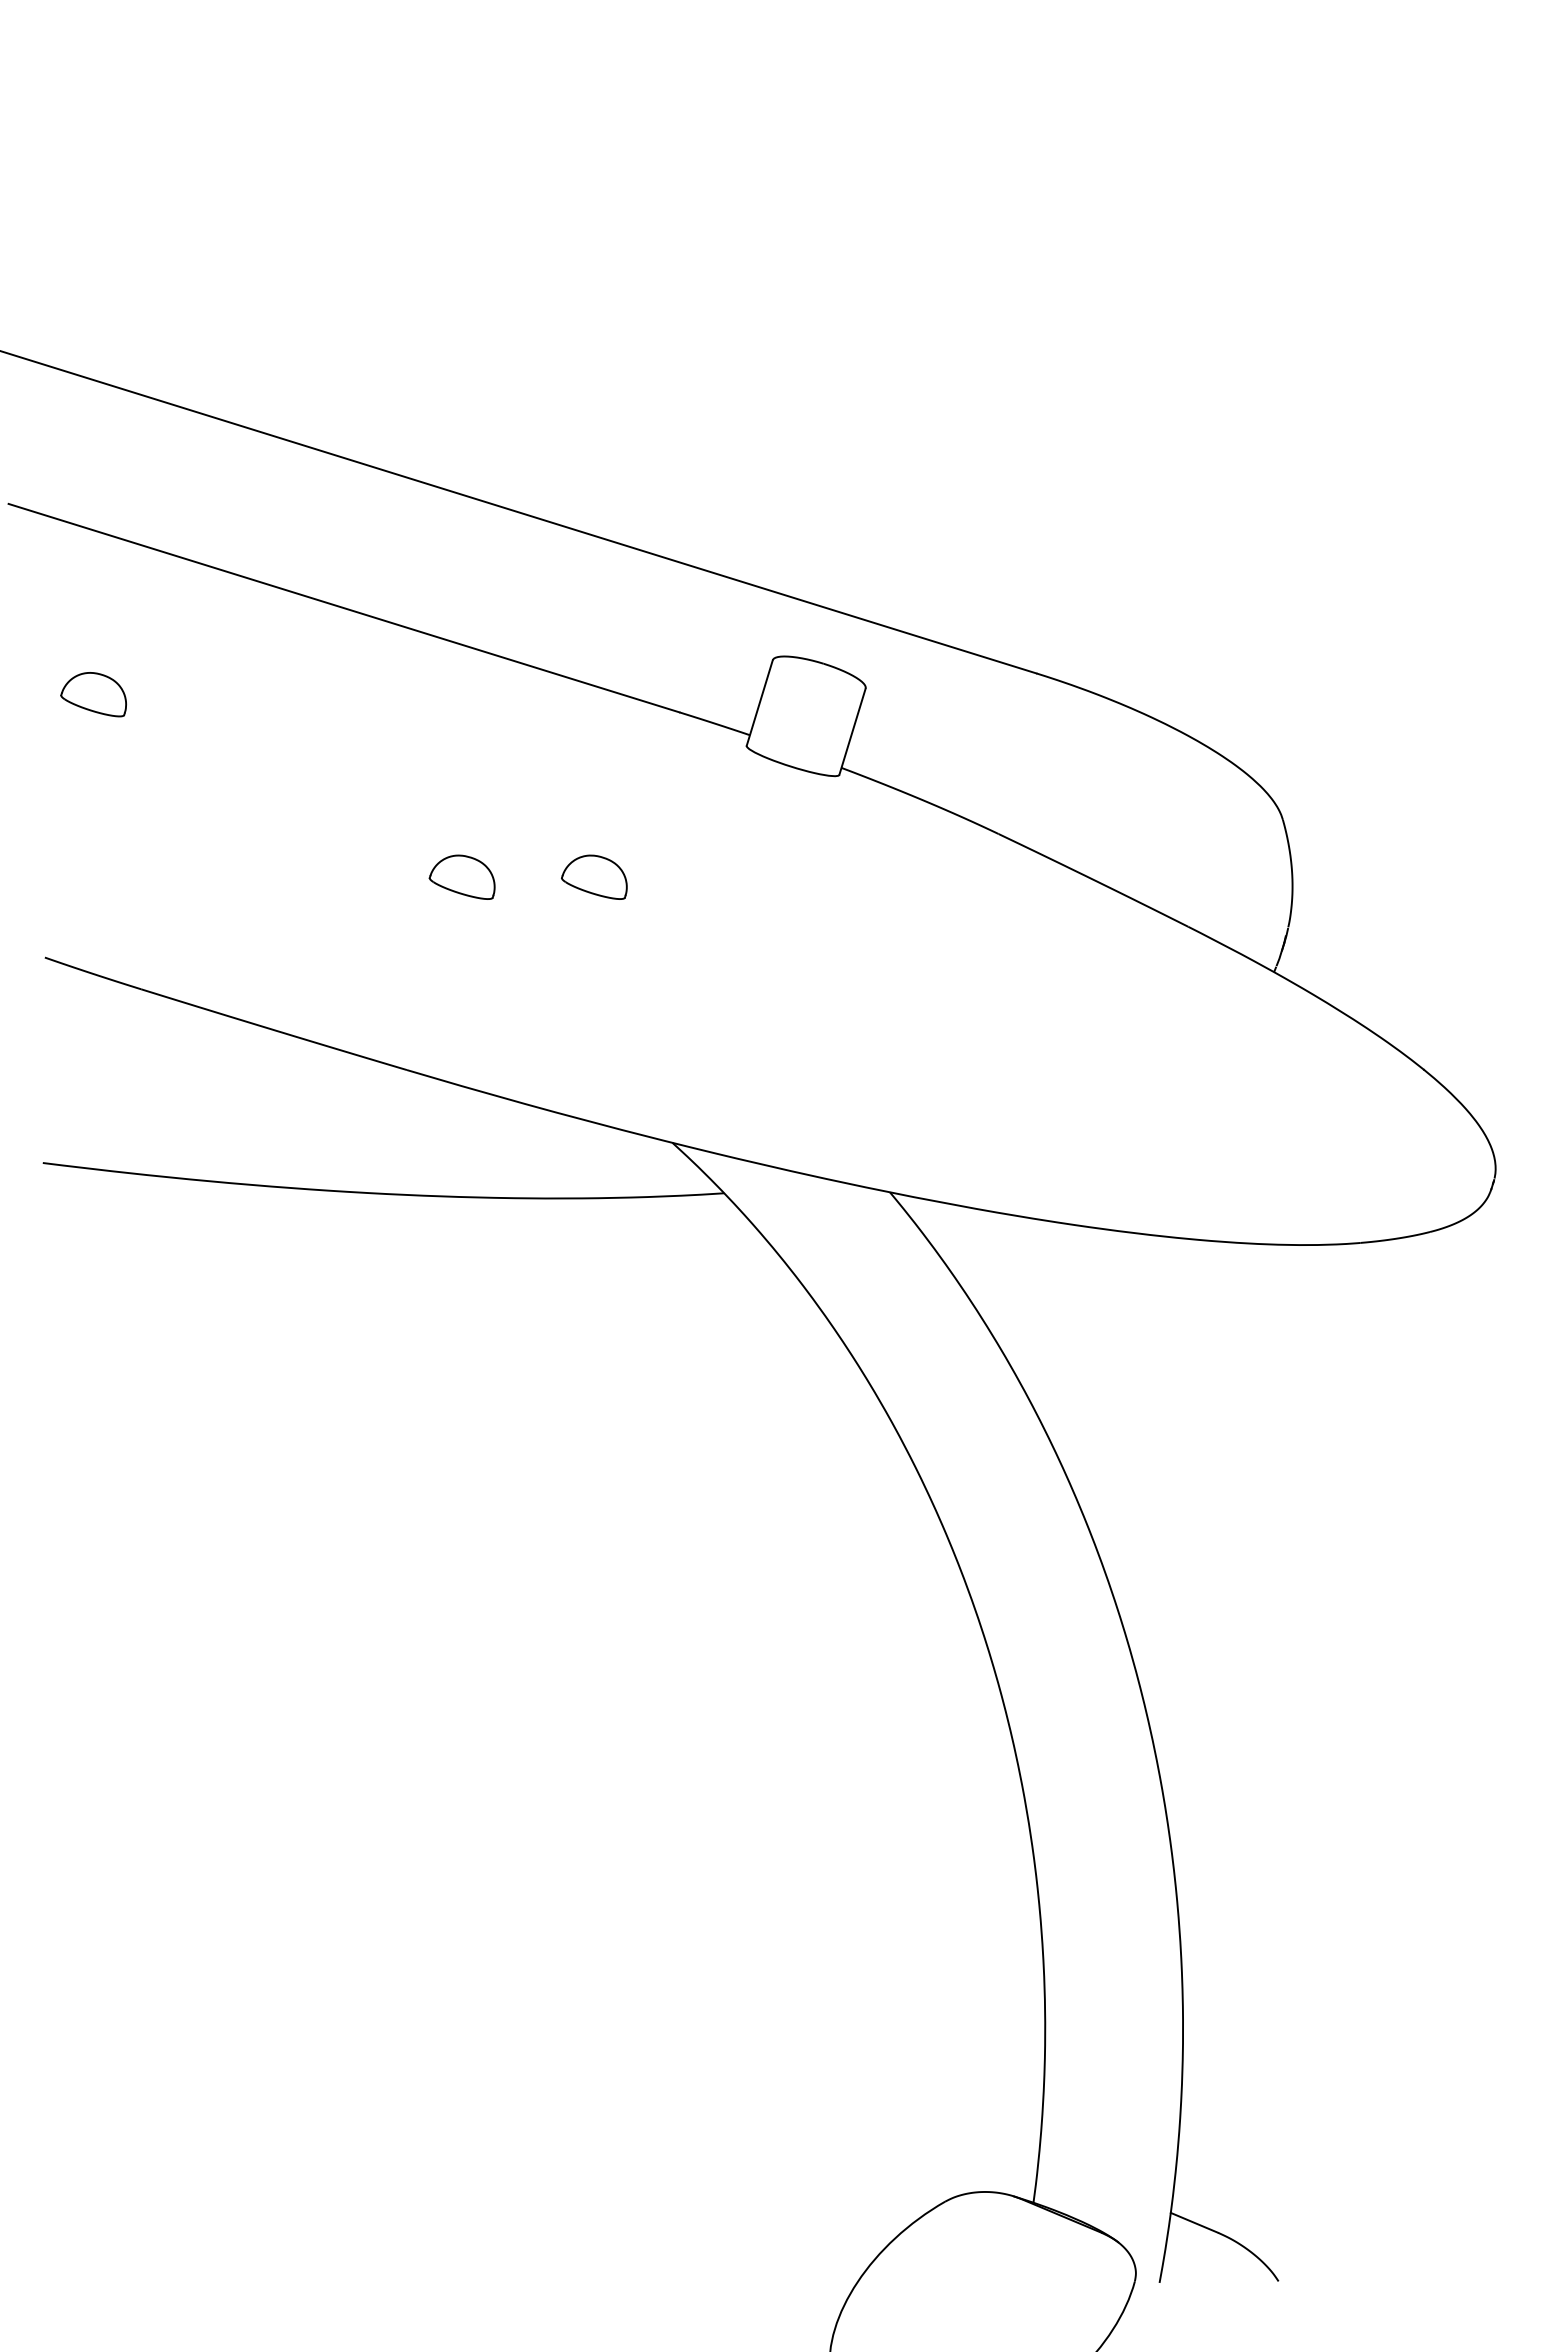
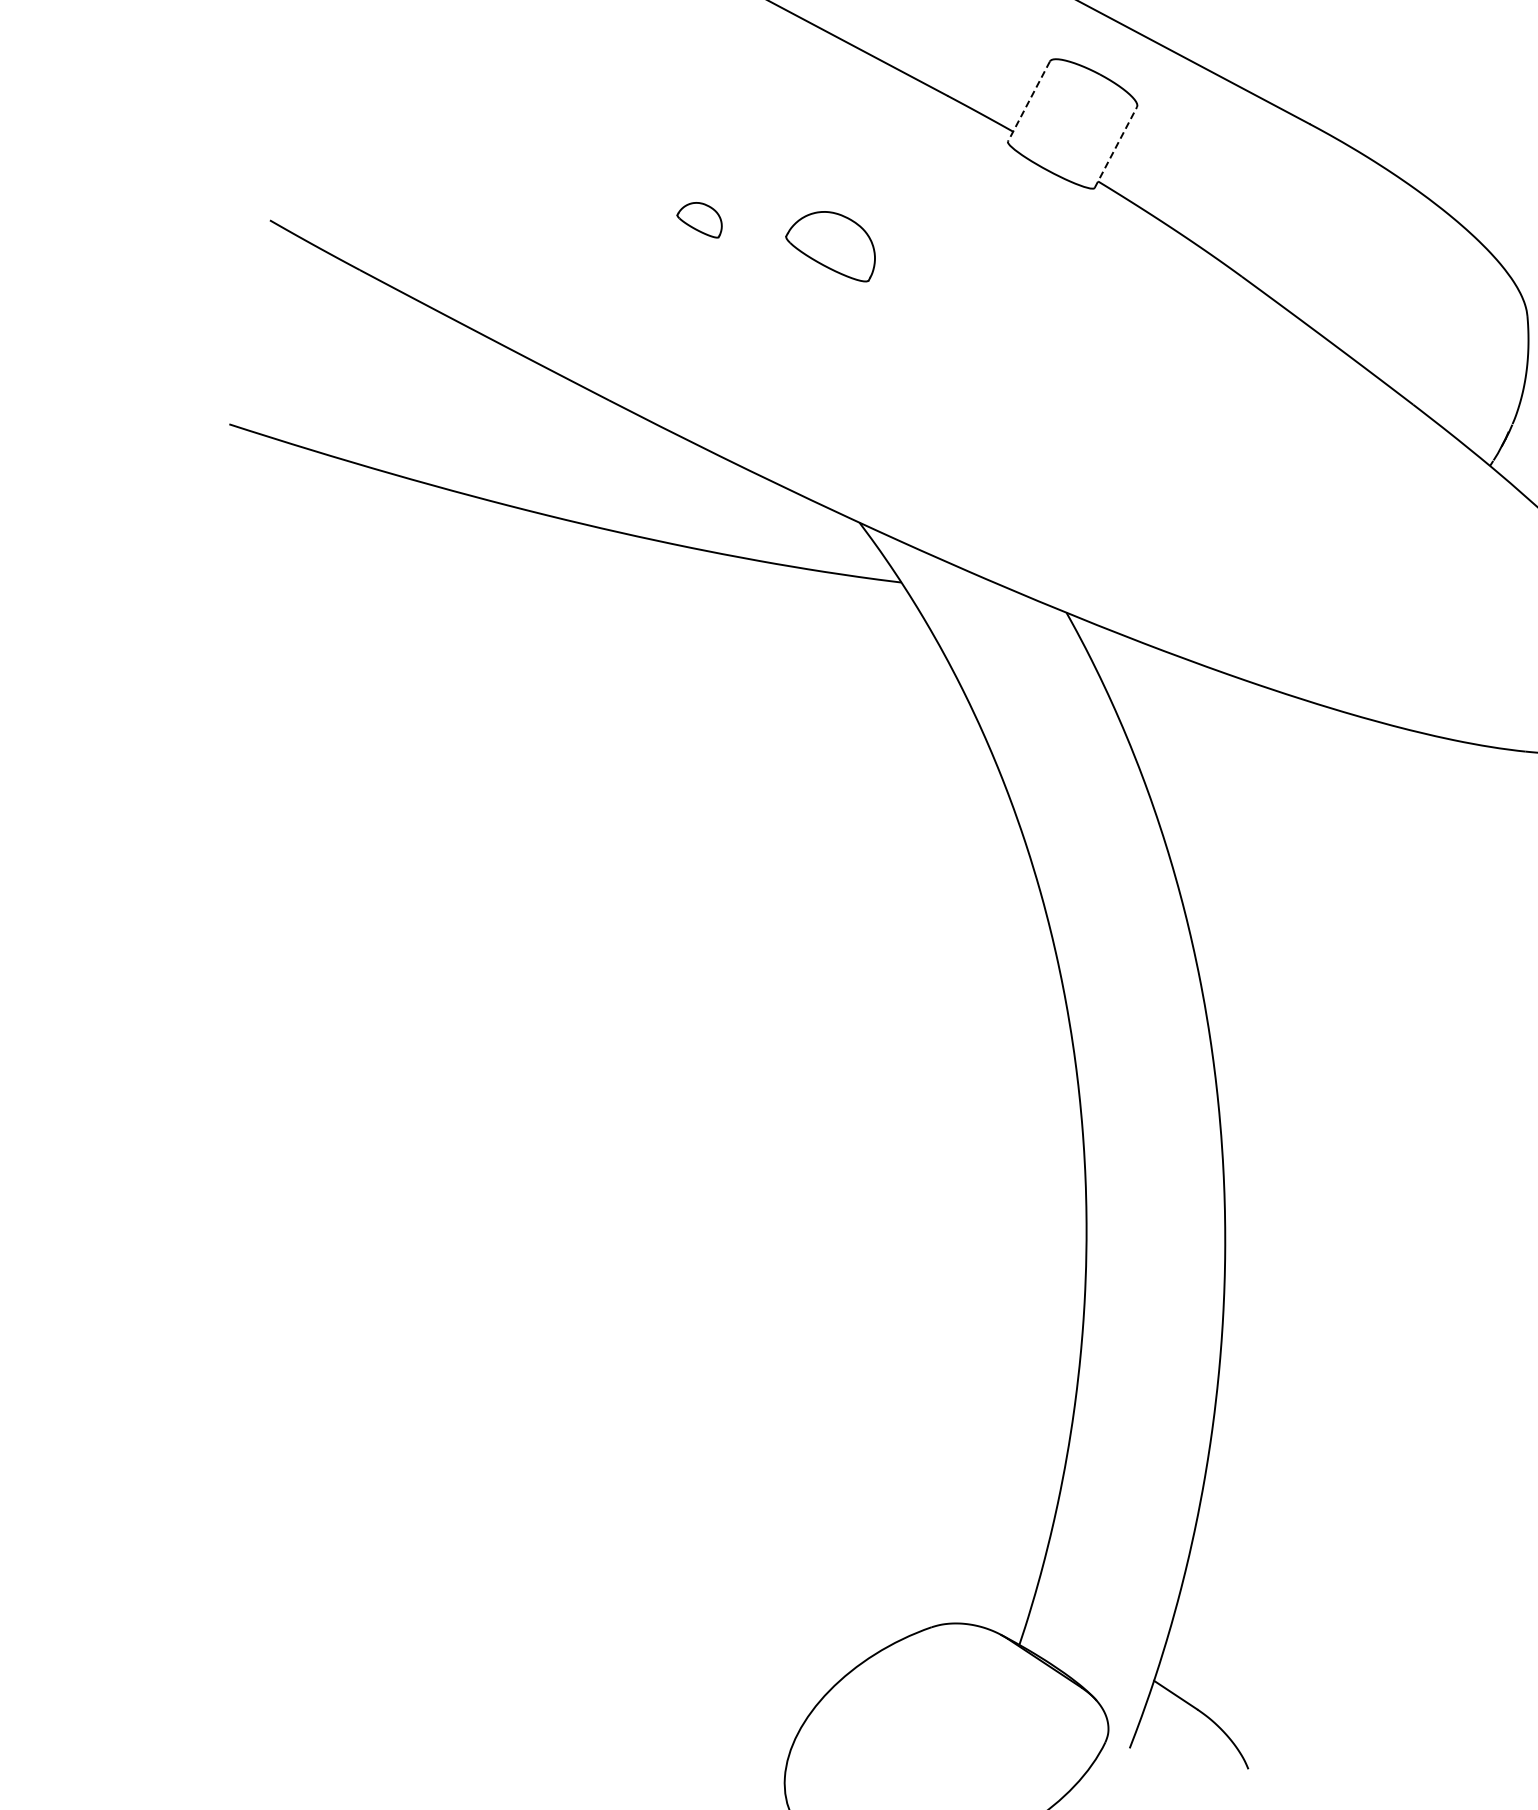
line: (759, 702) -> (1028, 100), solid -> dashed
line: (852, 731) -> (1115, 147), solid -> dashed
part: (461, 876) -> (699, 218), size x0.7
part: (594, 876) -> (831, 243), size x1.4

